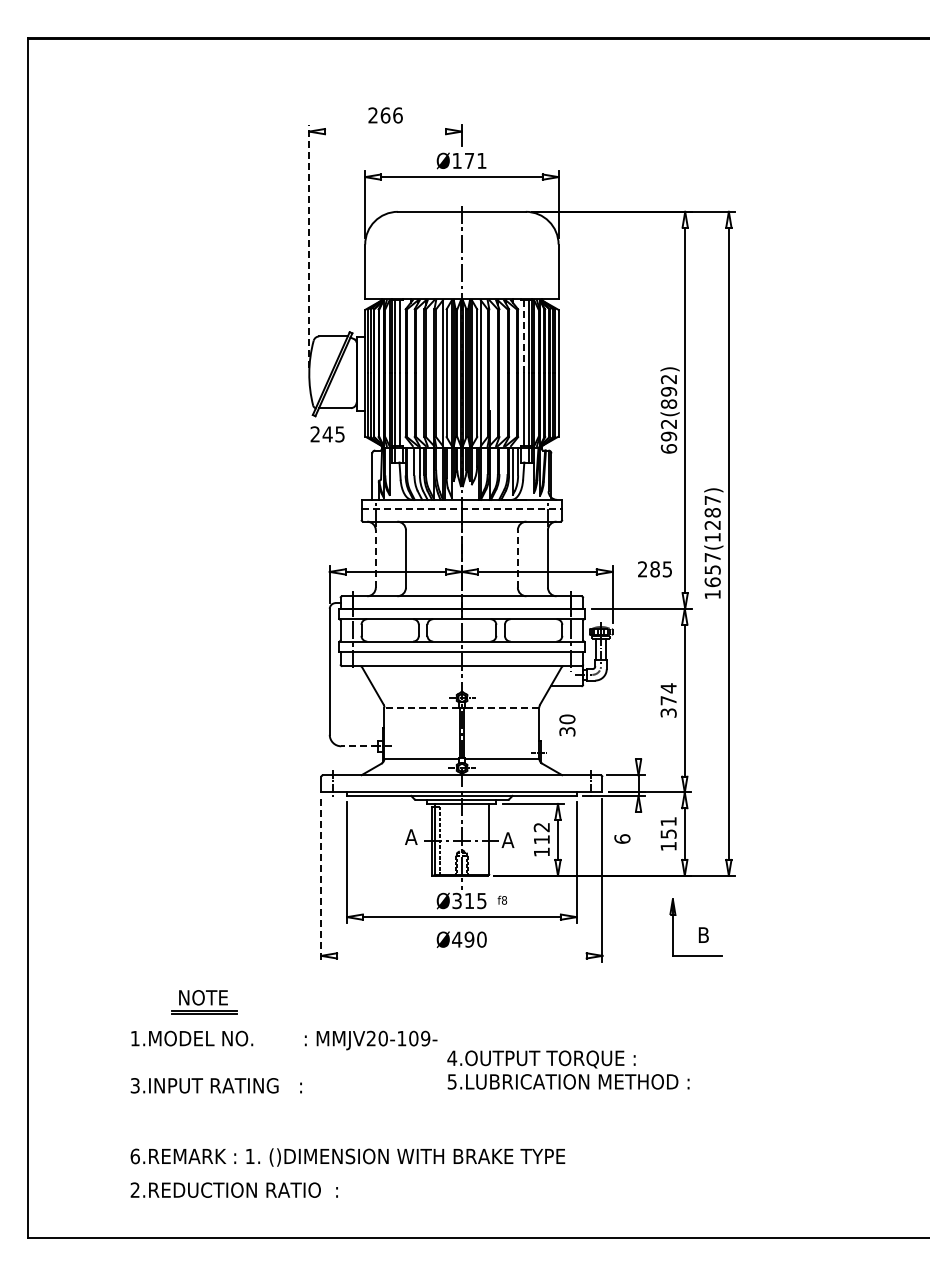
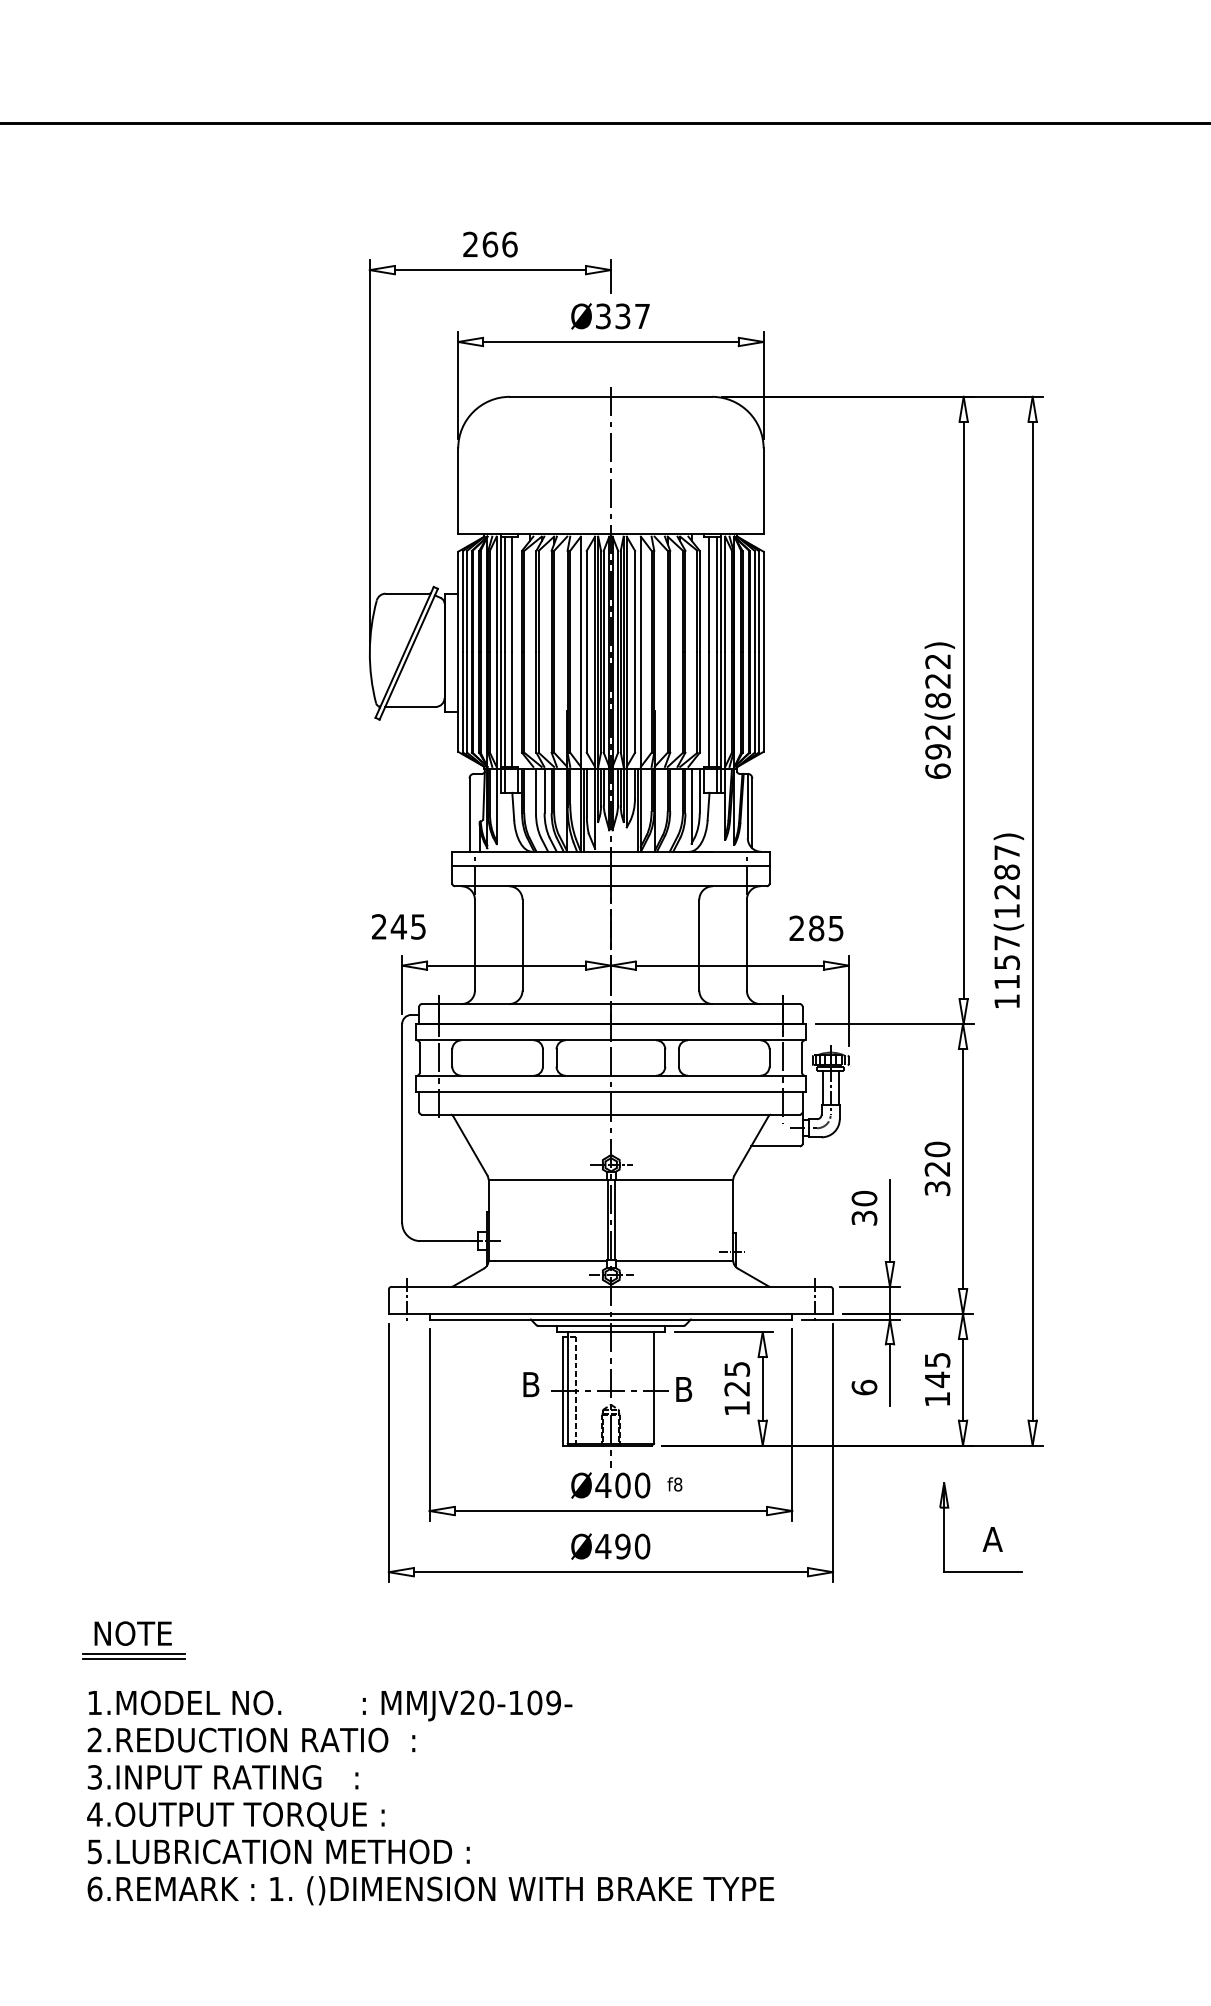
line: (385, 131) -> (490, 269), added
text: (469, 160) -> (622, 315), Ø171 -> Ø337
line: (309, 246) -> (370, 451), dashed -> solid
line: (524, 337) -> (709, 595), dashed -> solid
text: (669, 391) -> (938, 680), 692(892) -> 692(822)
text: (327, 434) -> (398, 927), moved
line: (462, 509) -> (611, 867), dashed -> solid
line: (375, 558) -> (474, 944), dashed -> solid
line: (517, 558) -> (698, 944), dashed -> solid
text: (654, 569) -> (815, 928), moved
text: (712, 582) -> (1006, 982), 1657(1287) -> 1157(1287)
text: (668, 694) -> (937, 1159), 374 -> 320
line: (421, 707) -> (547, 1179), dashed -> solid
line: (501, 707) -> (673, 1179), dashed -> solid
text: (567, 725) -> (864, 1208), moved
line: (638, 733) -> (889, 1220), added
line: (358, 746) -> (447, 1241), dashed -> solid
text: (668, 828) -> (937, 1370), 151 -> 145
line: (638, 830) -> (889, 1374), added
text: (541, 833) -> (736, 1378), 112 -> 125
text: (411, 836) -> (531, 1383), A -> B
text: (507, 839) -> (682, 1388), A -> B
line: (321, 880) -> (389, 1453), dashed -> solid
text: (469, 900) -> (622, 1484), Ø315 -> Ø400
text: (703, 934) -> (992, 1538), B -> A
line: (461, 955) -> (610, 1571), added
part: (204, 1002) -> (134, 1641), moved
text: (568, 1069) -> (278, 1832), moved
text: (233, 1189) -> (250, 1739), moved

